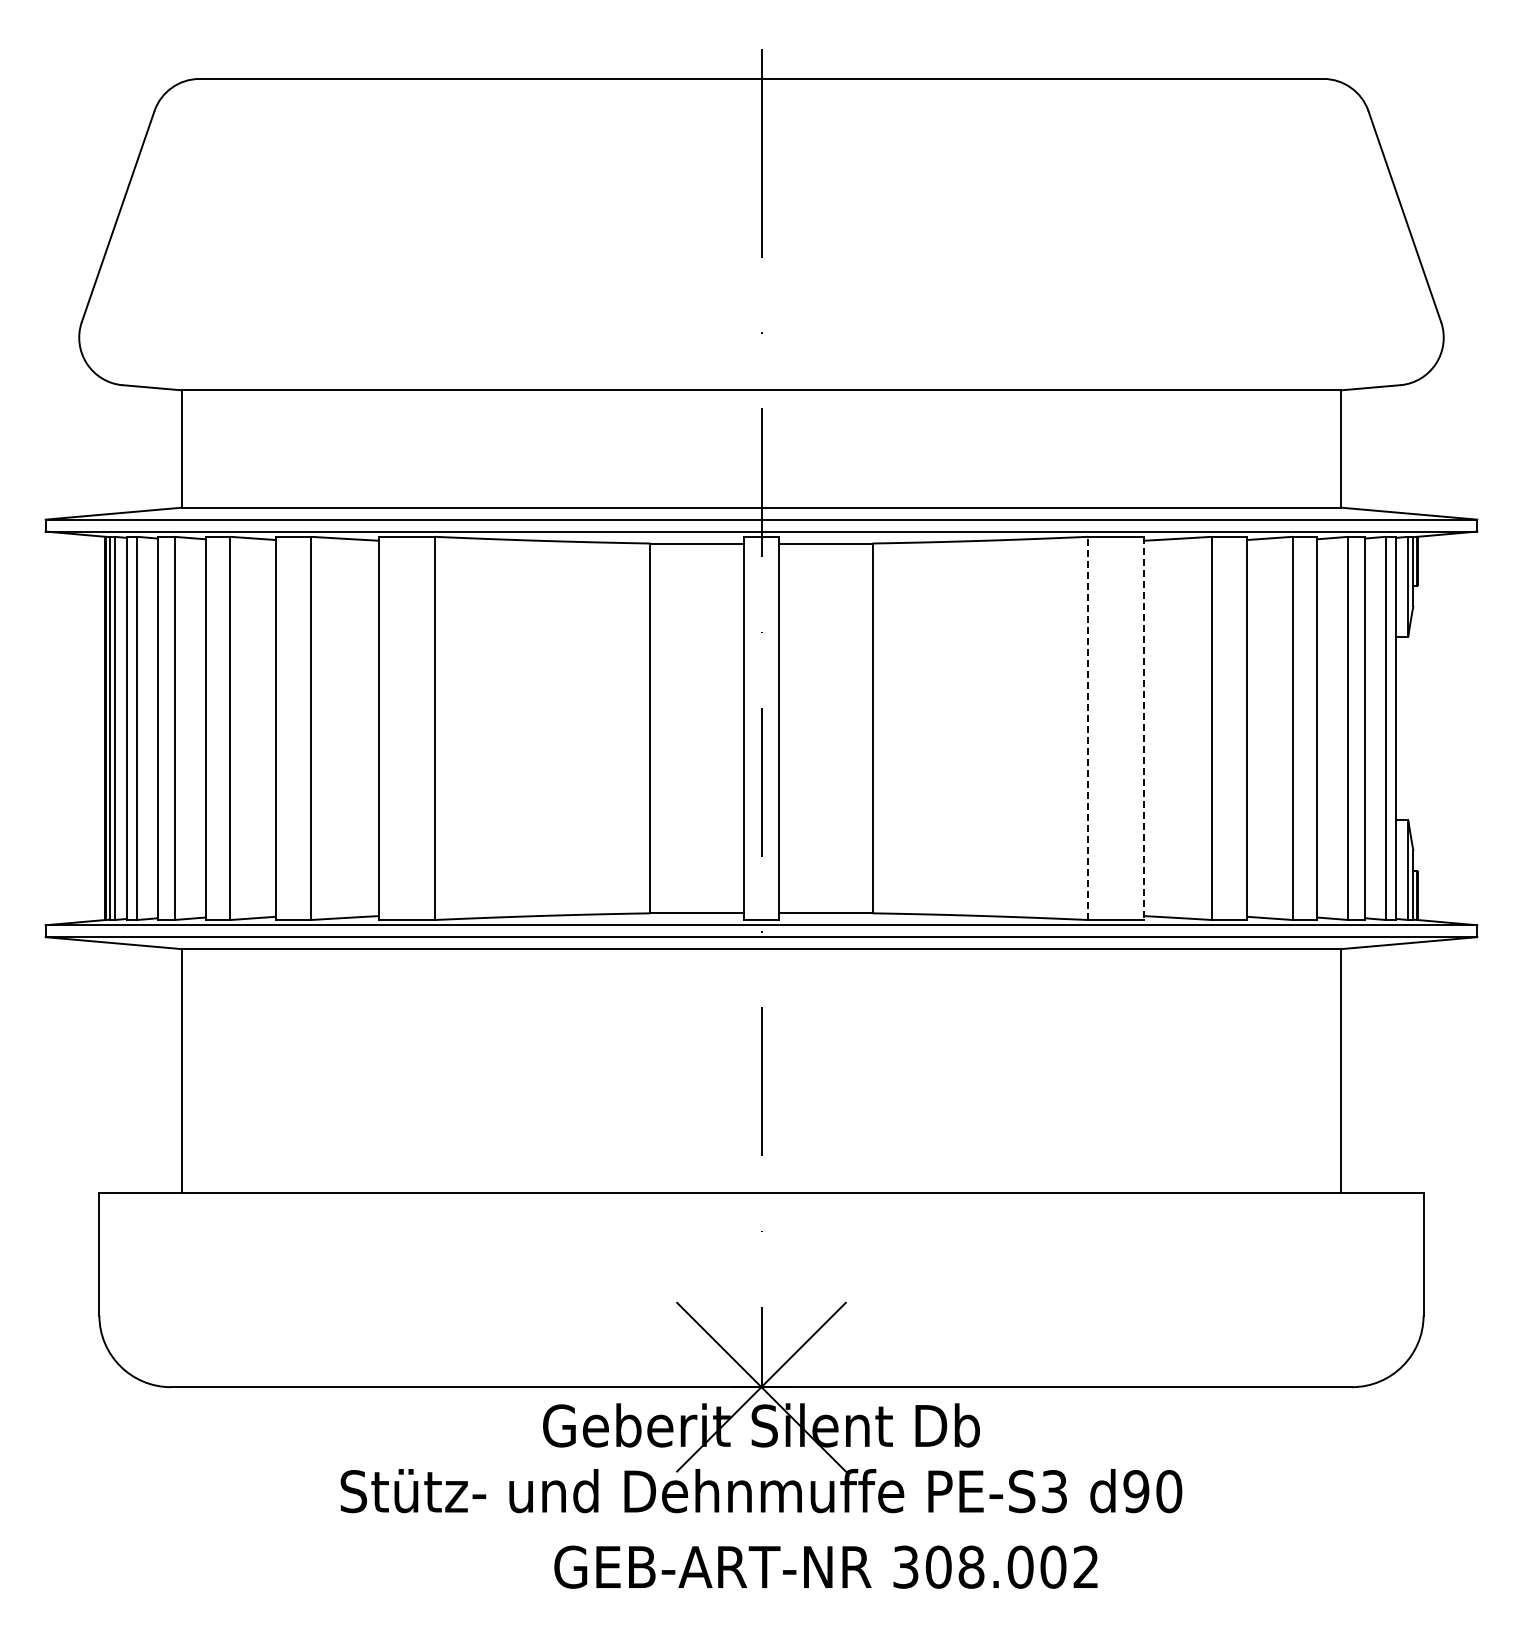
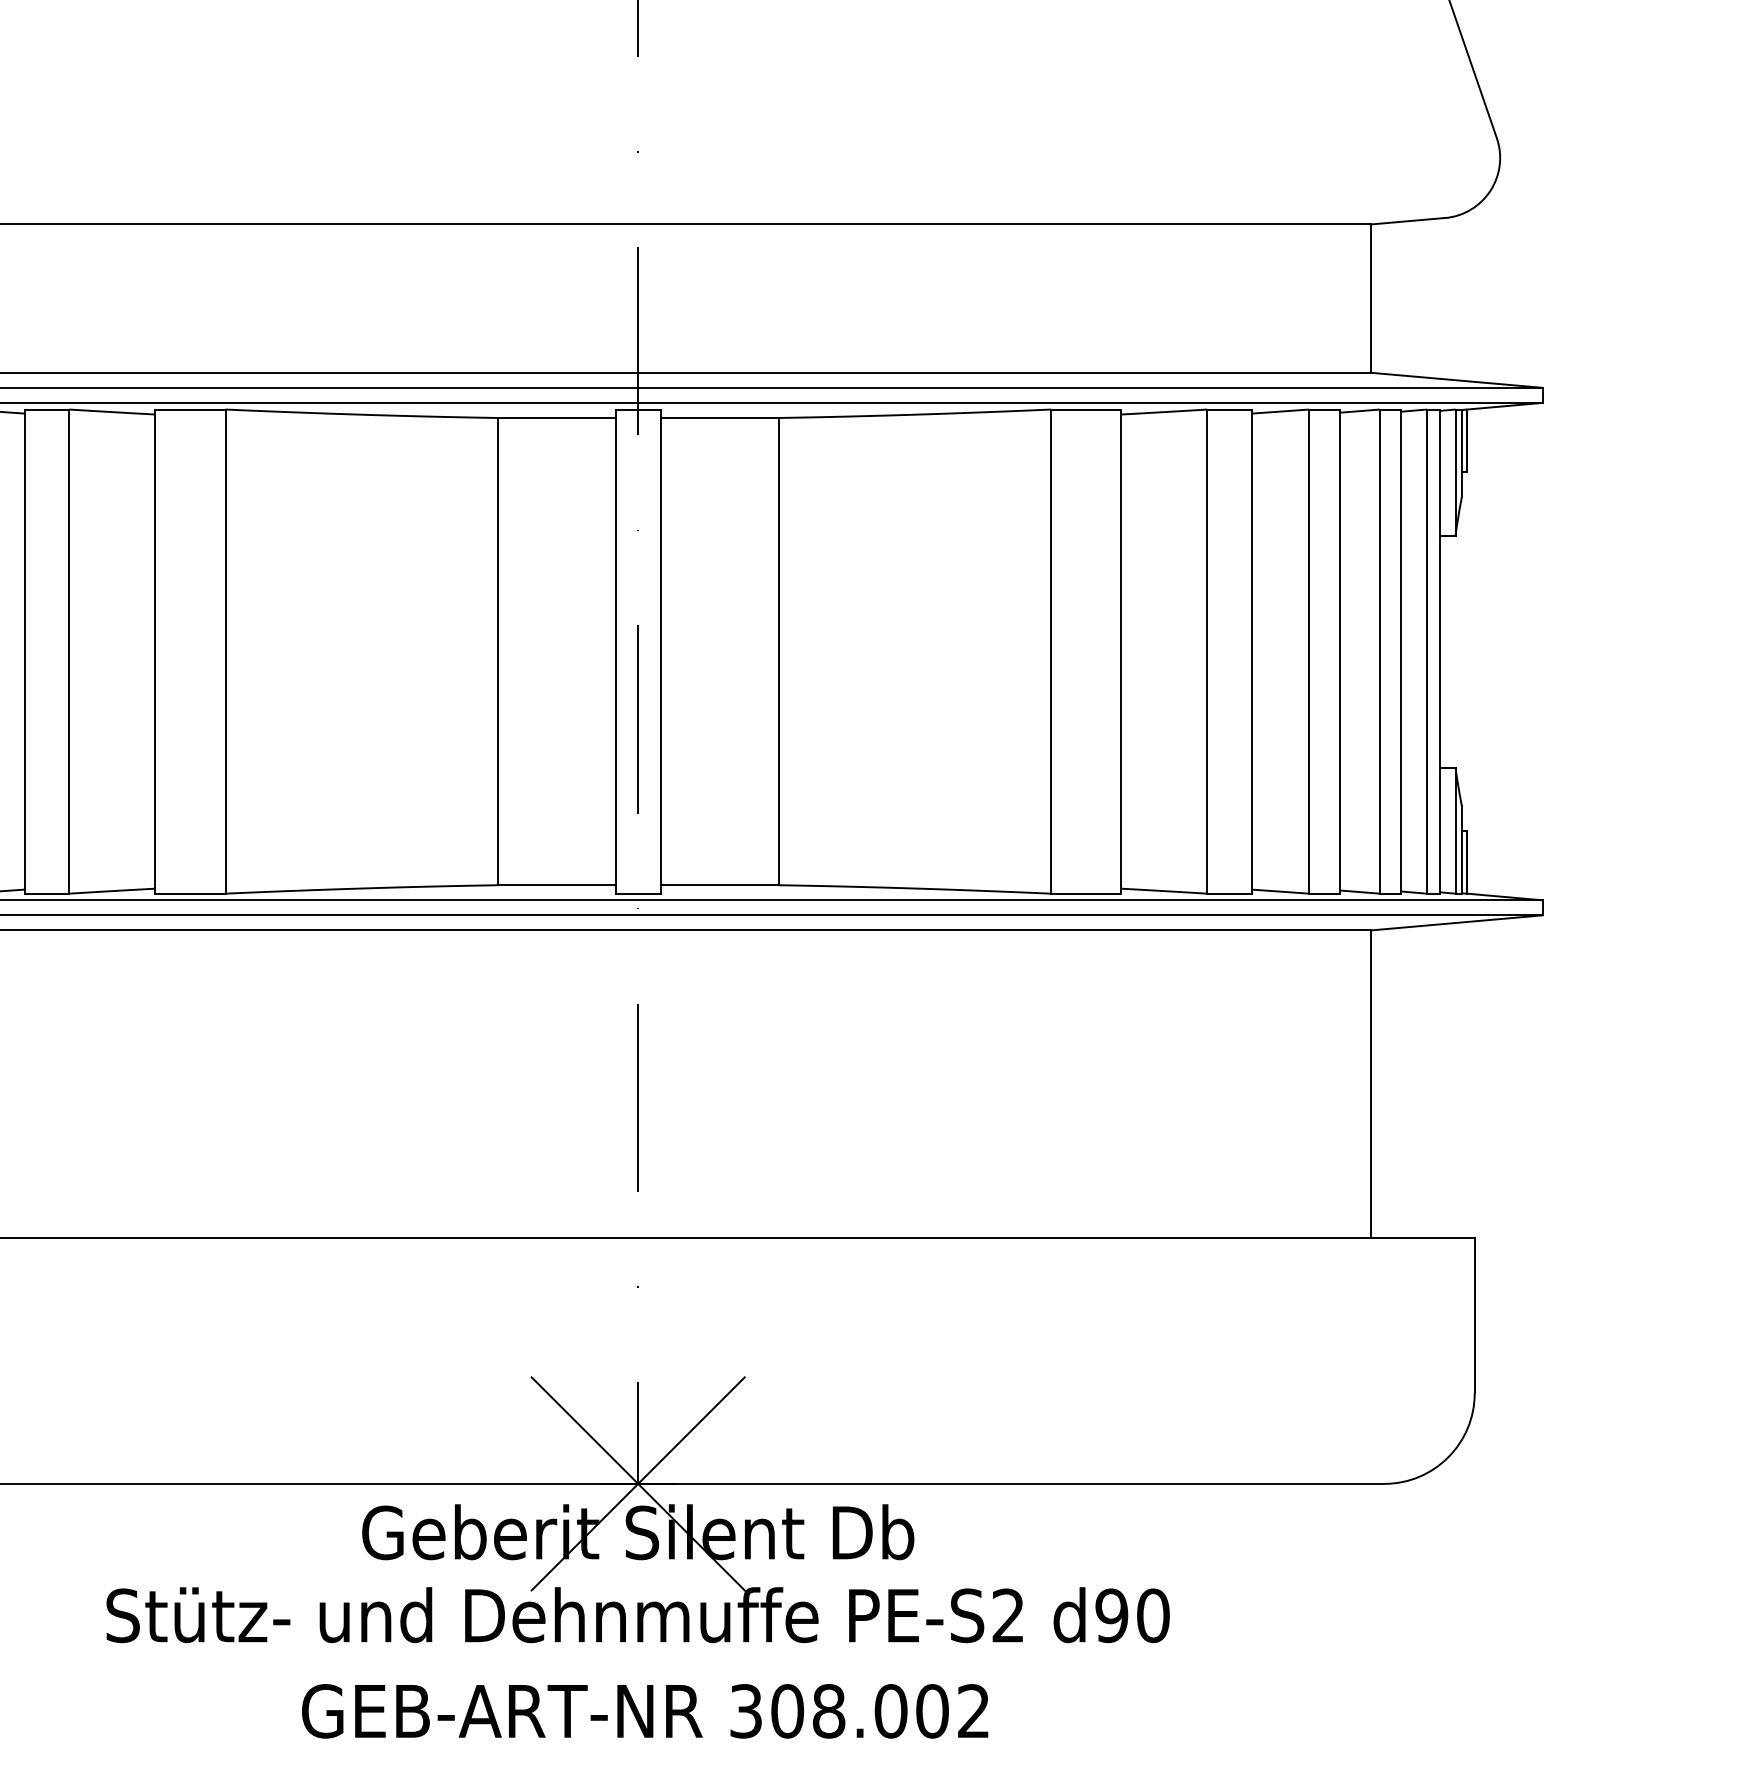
line: (1088, 728) -> (1051, 651), dashed -> solid
line: (1143, 728) -> (1120, 651), dashed -> solid
text: (1054, 1491) -> (1008, 1615), PE-S3 -> PE-S2
text: (825, 1566) -> (644, 1710), moved

